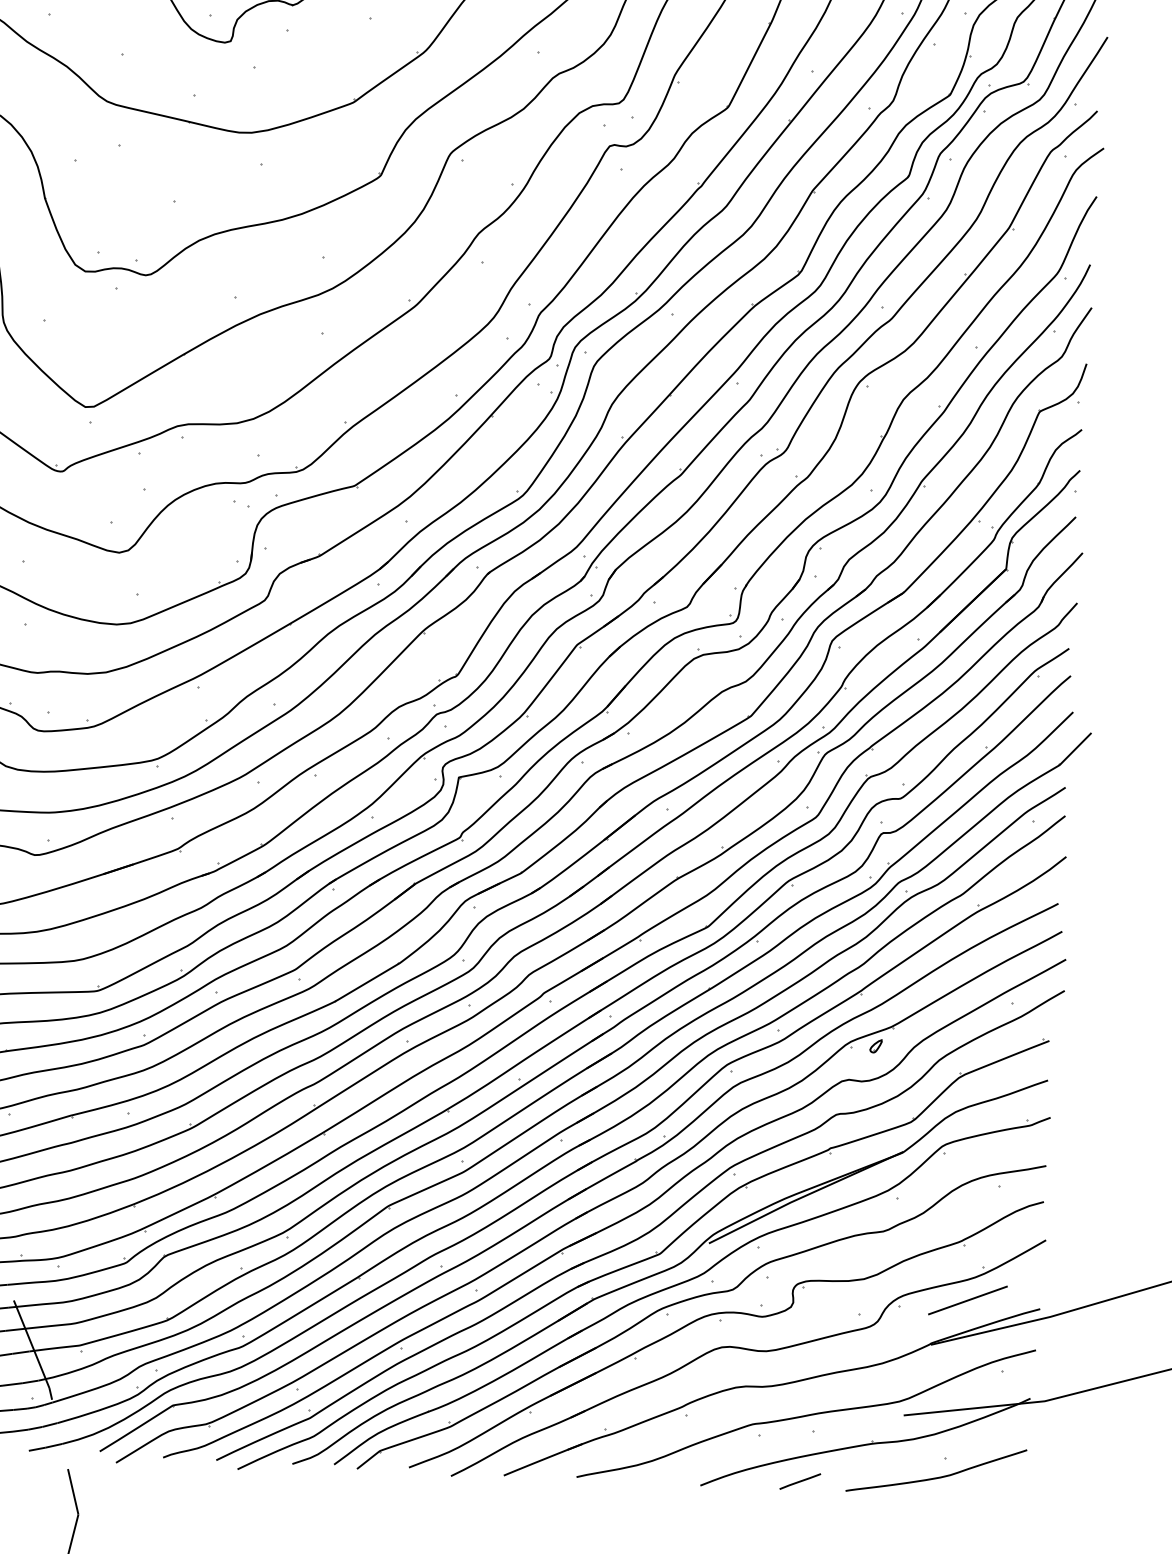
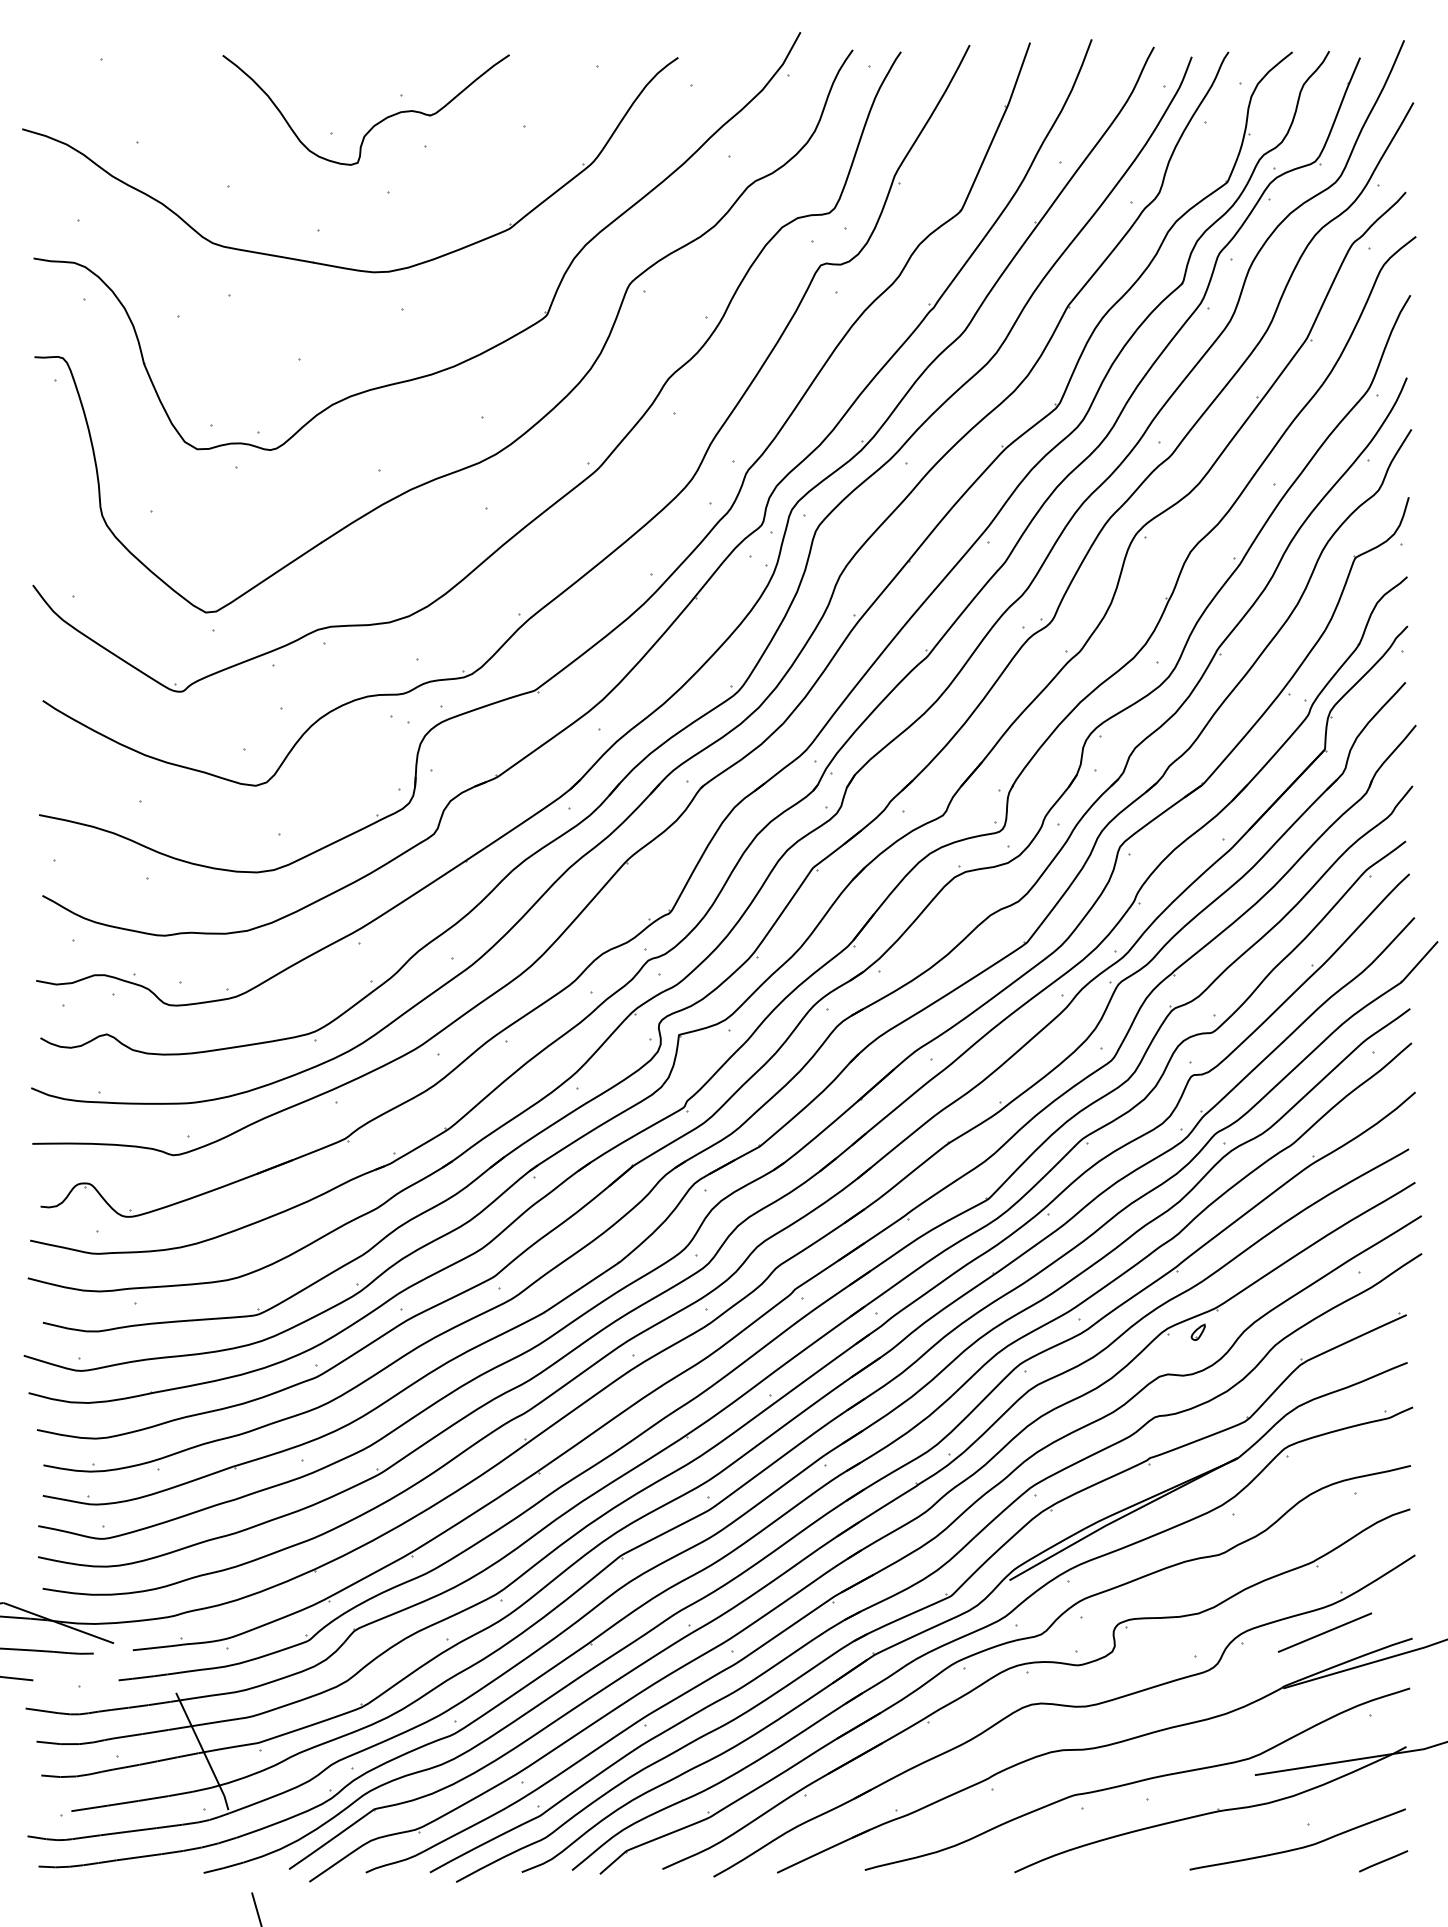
line: (800, 1481) -> (1383, 1861), moved

